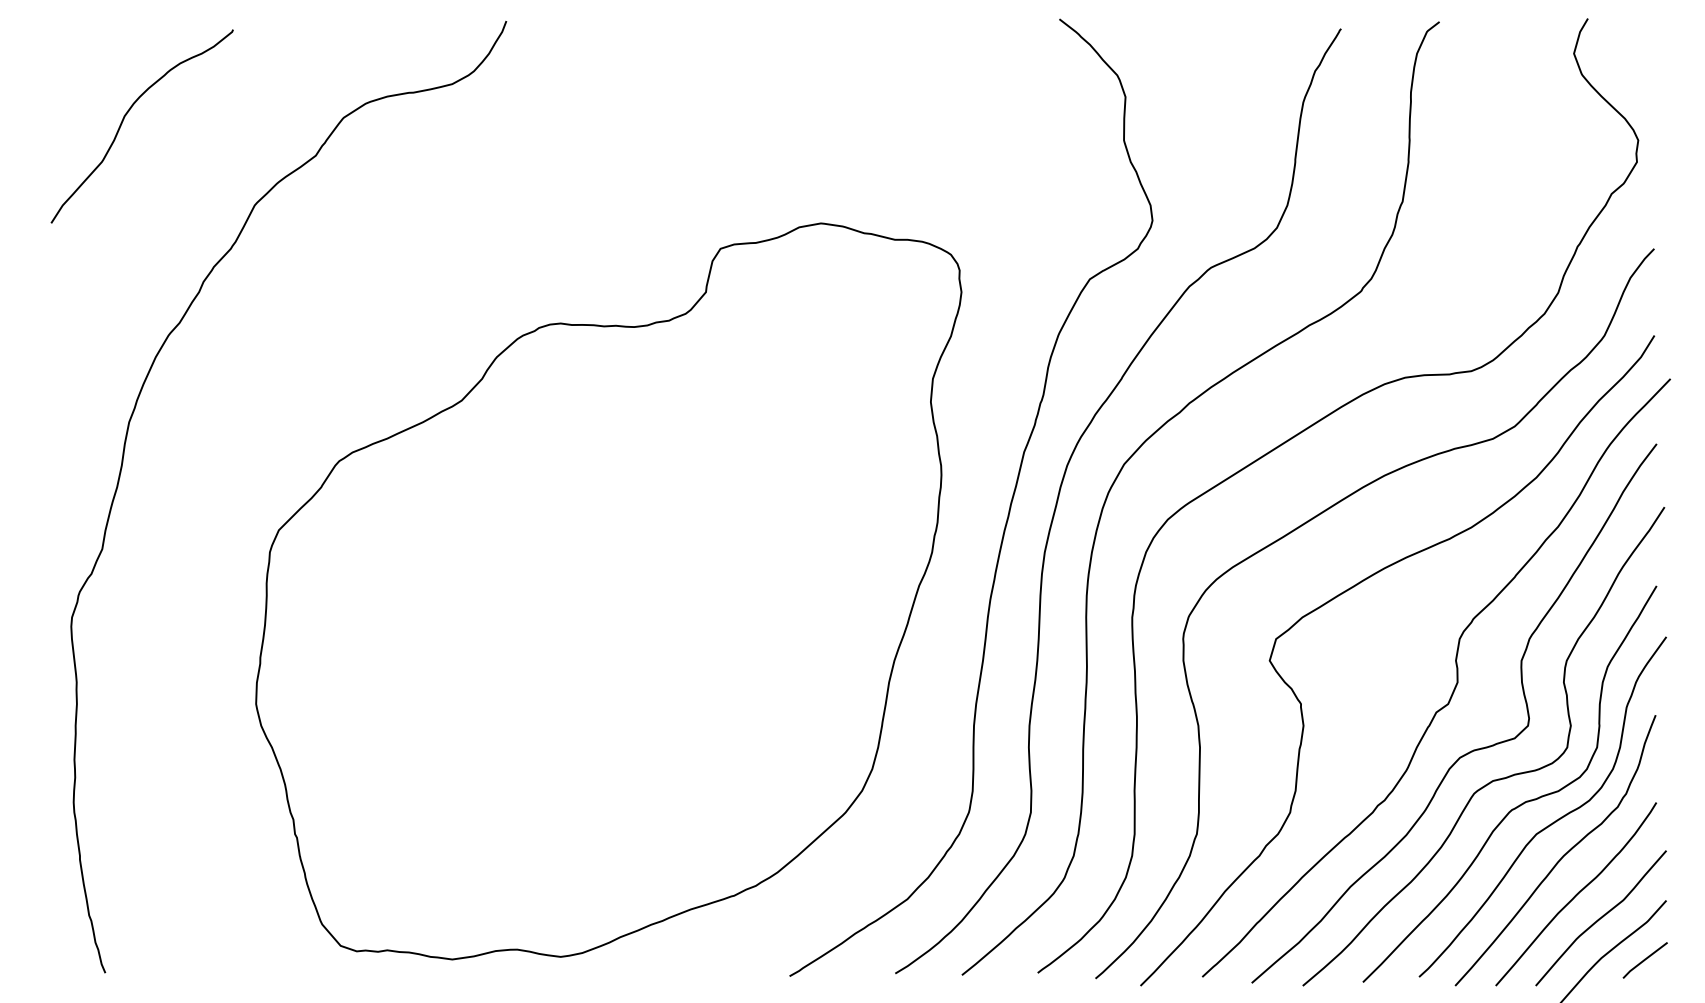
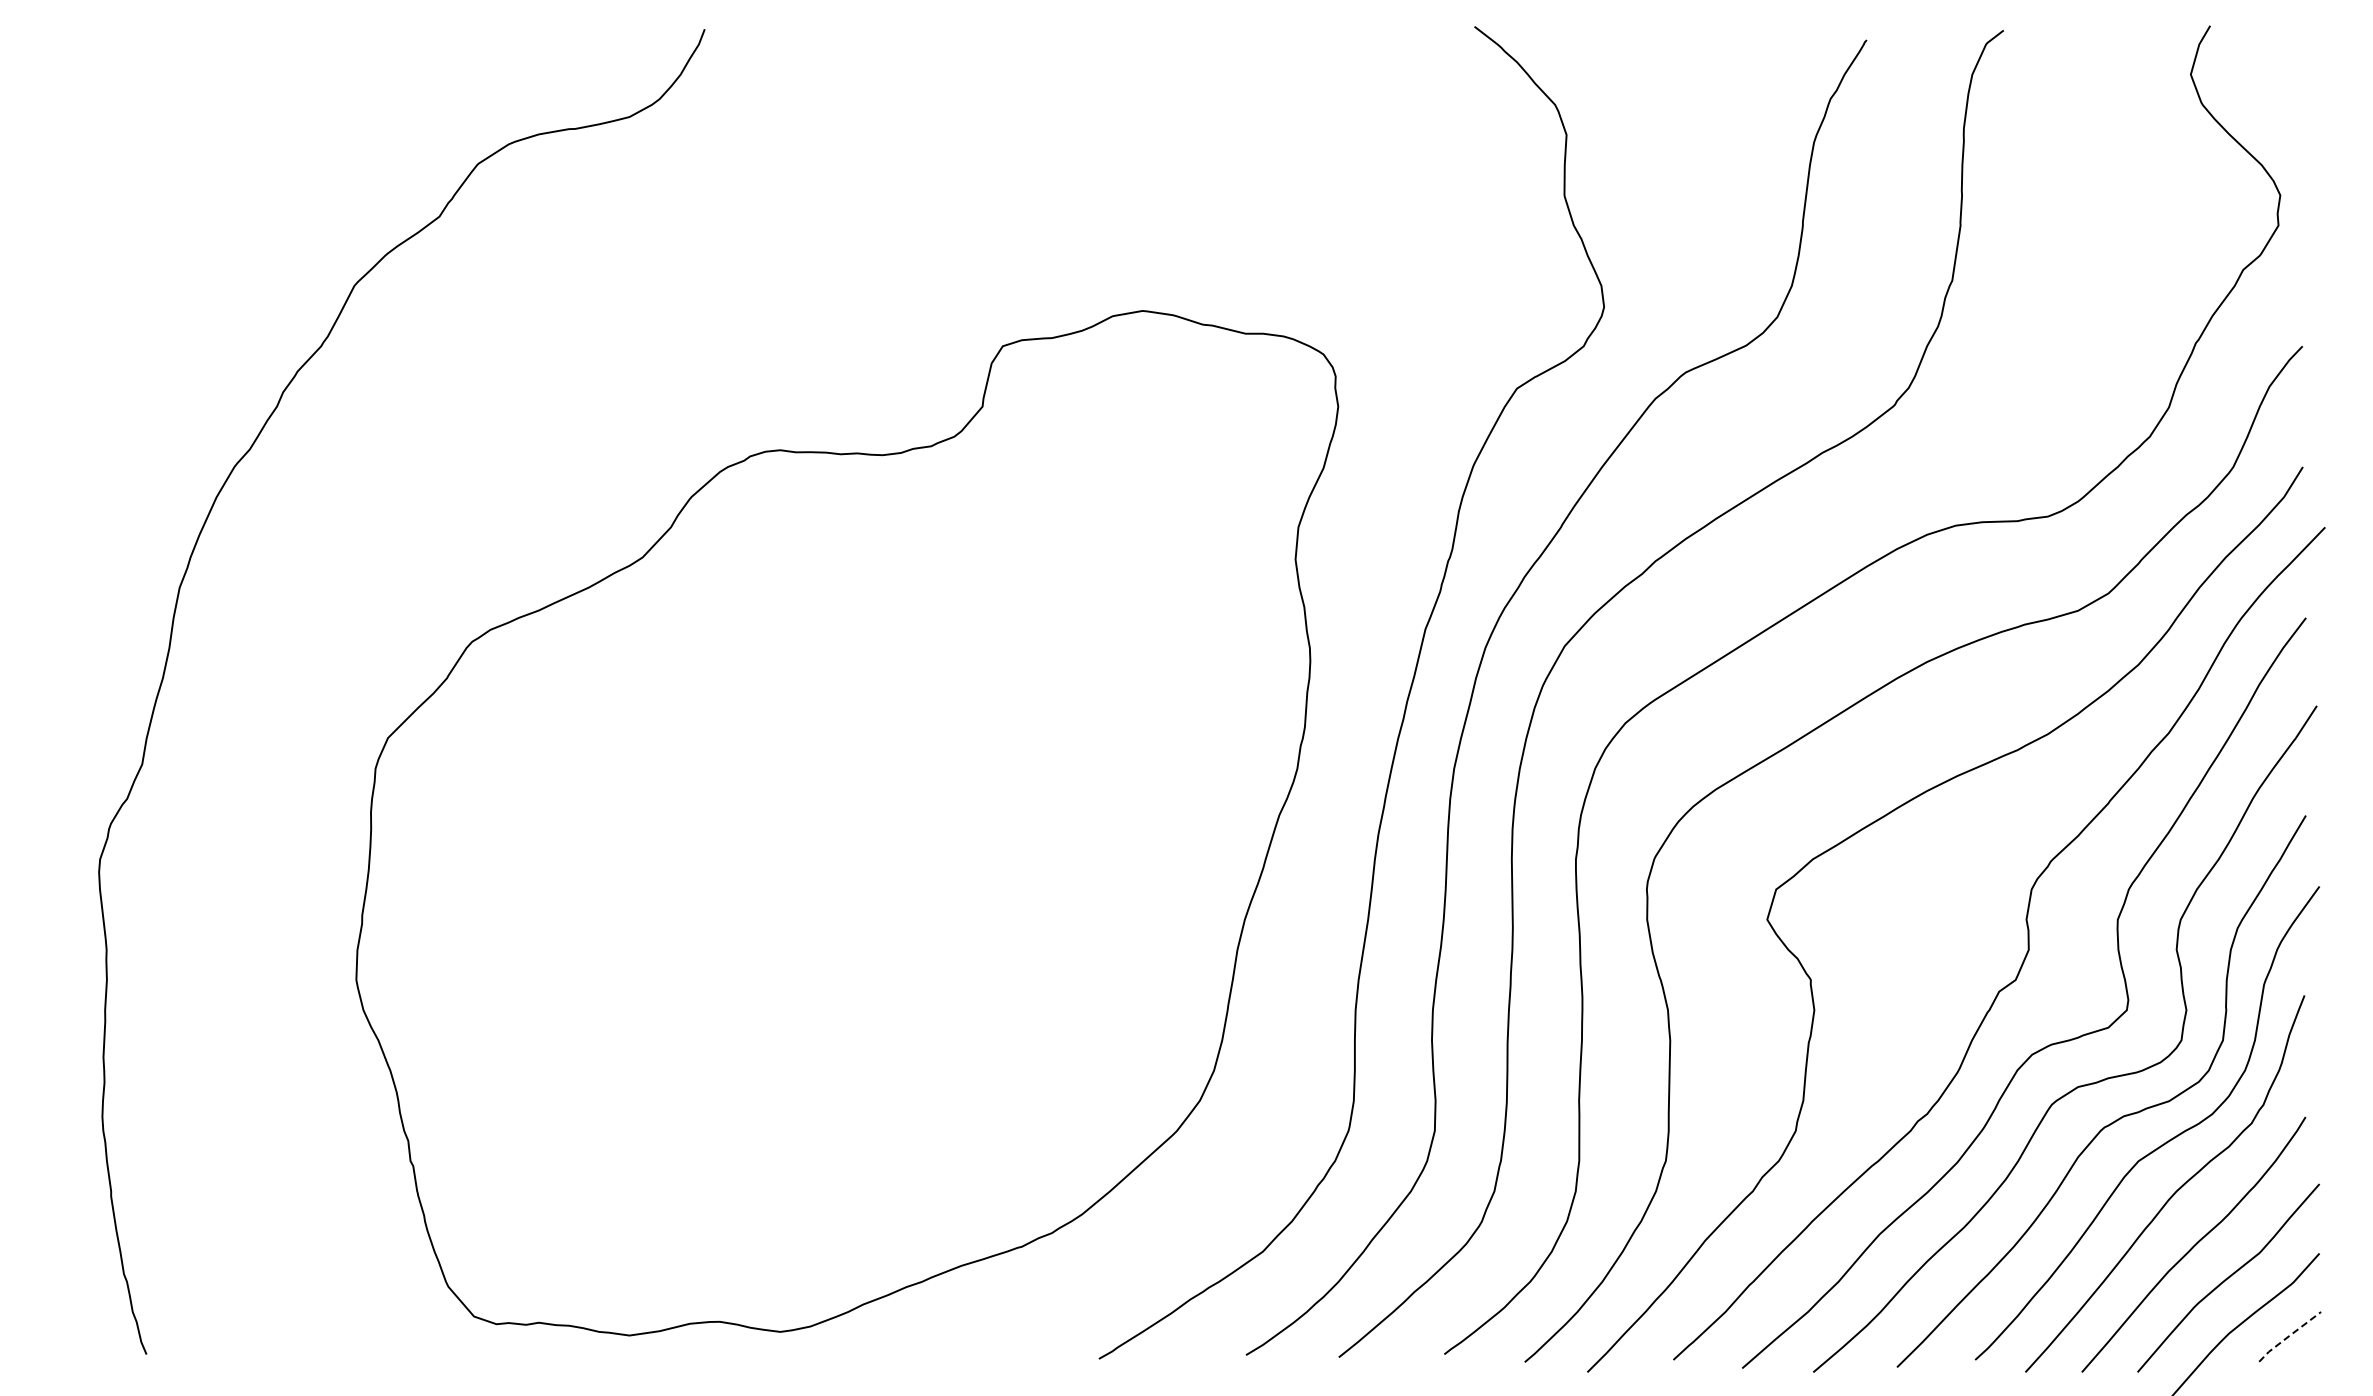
curve: (126, 114) -> (176, 159), removed
line: (1644, 960) -> (2289, 1336), solid -> dashed

